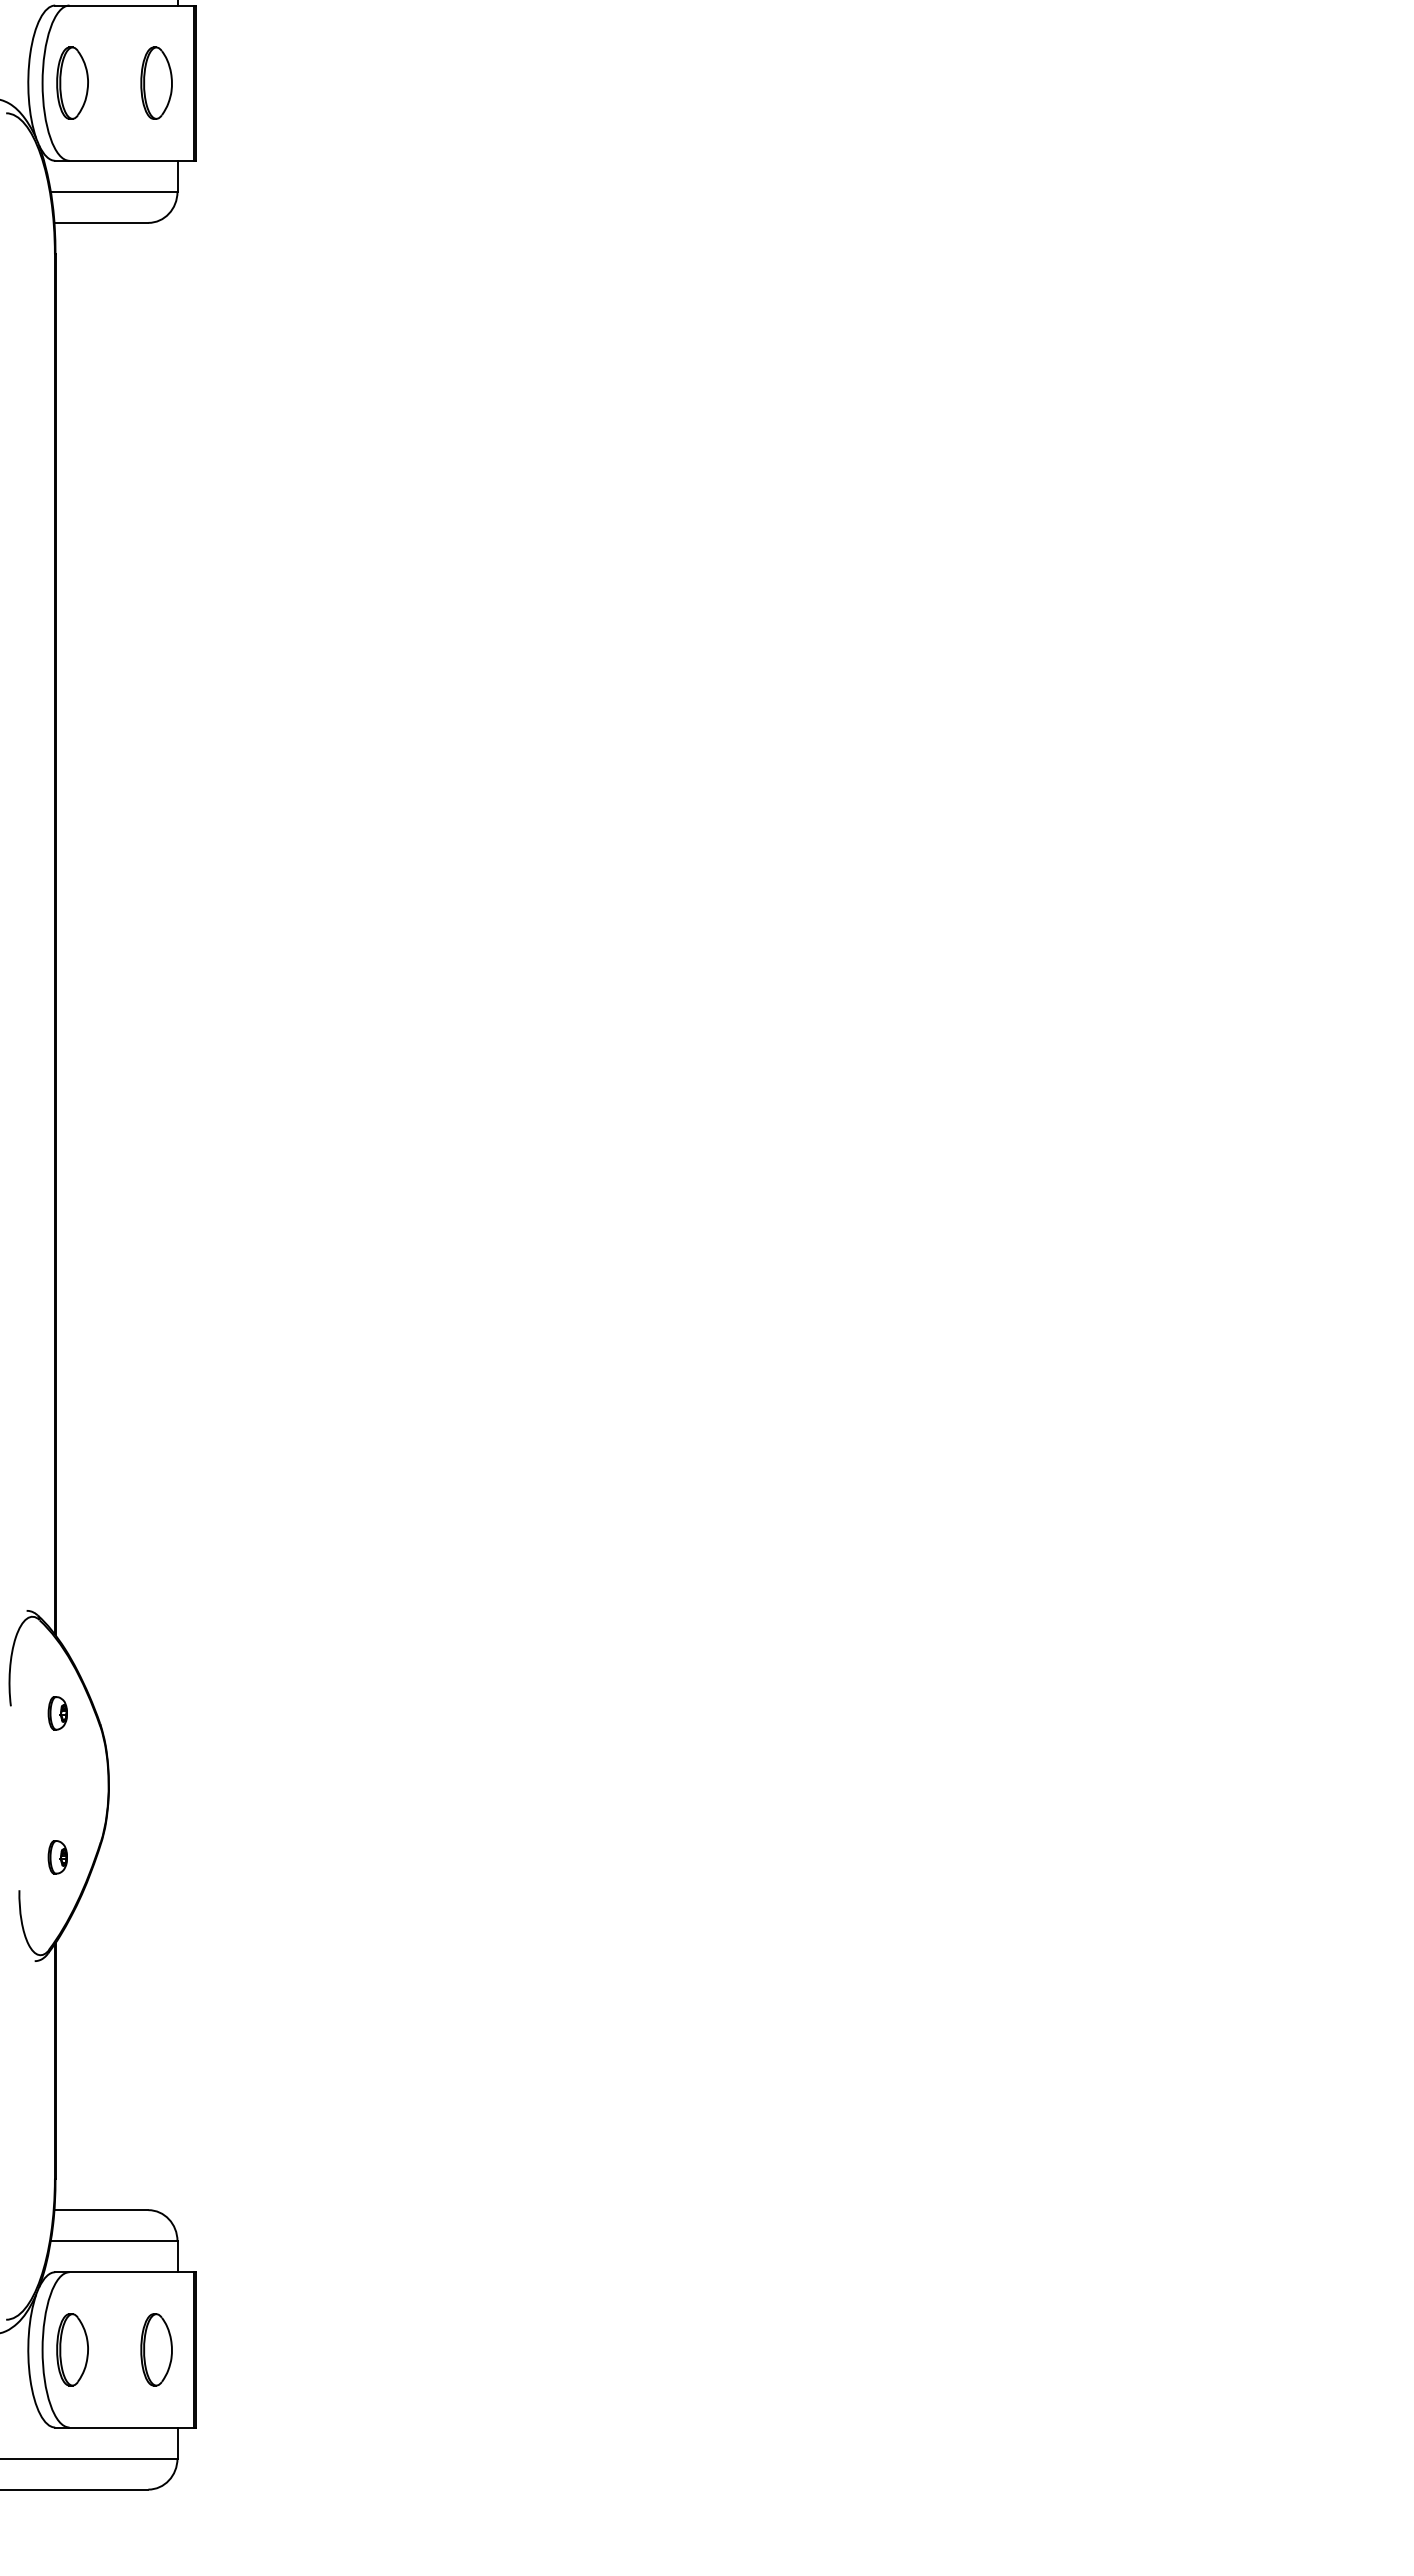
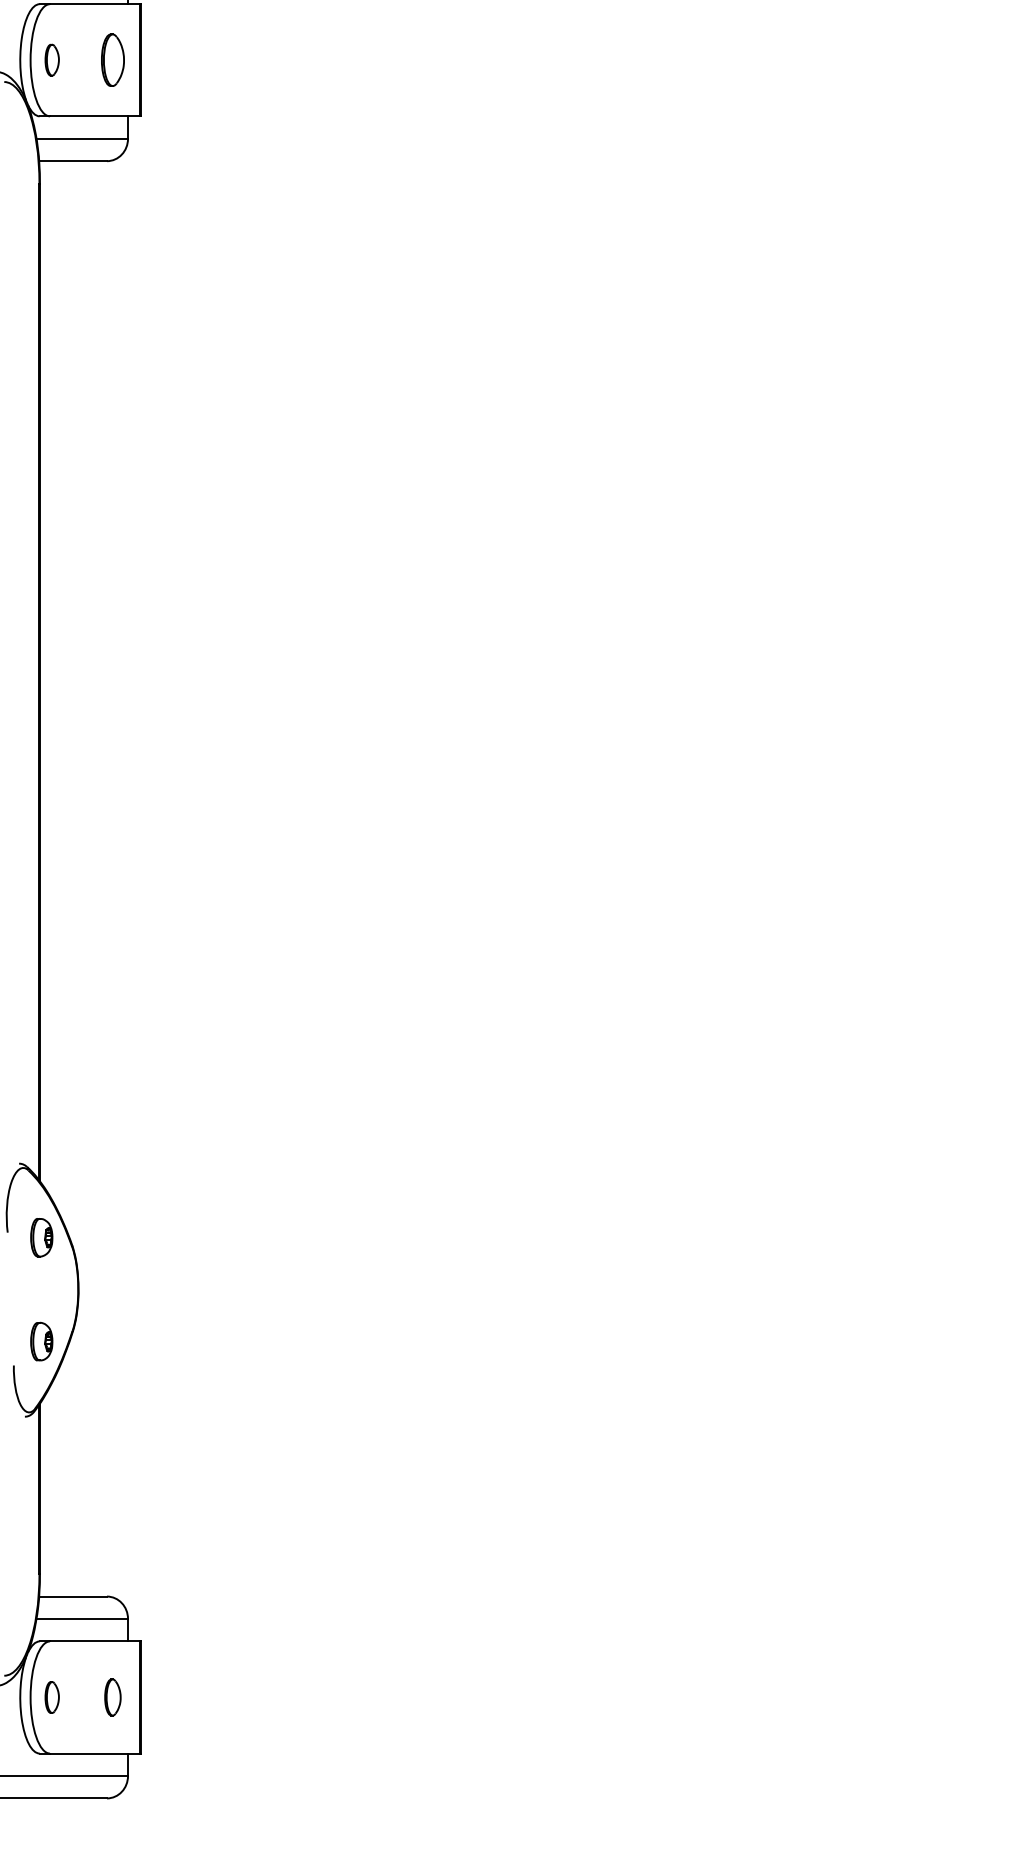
part: (72, 82) -> (52, 59), size x0.6
part: (57, 1713) -> (41, 1237), size x1.6
part: (57, 1857) -> (41, 1341), size x1.6
part: (72, 2349) -> (52, 1697), size x0.6
part: (156, 2349) -> (112, 1697), size x0.7

